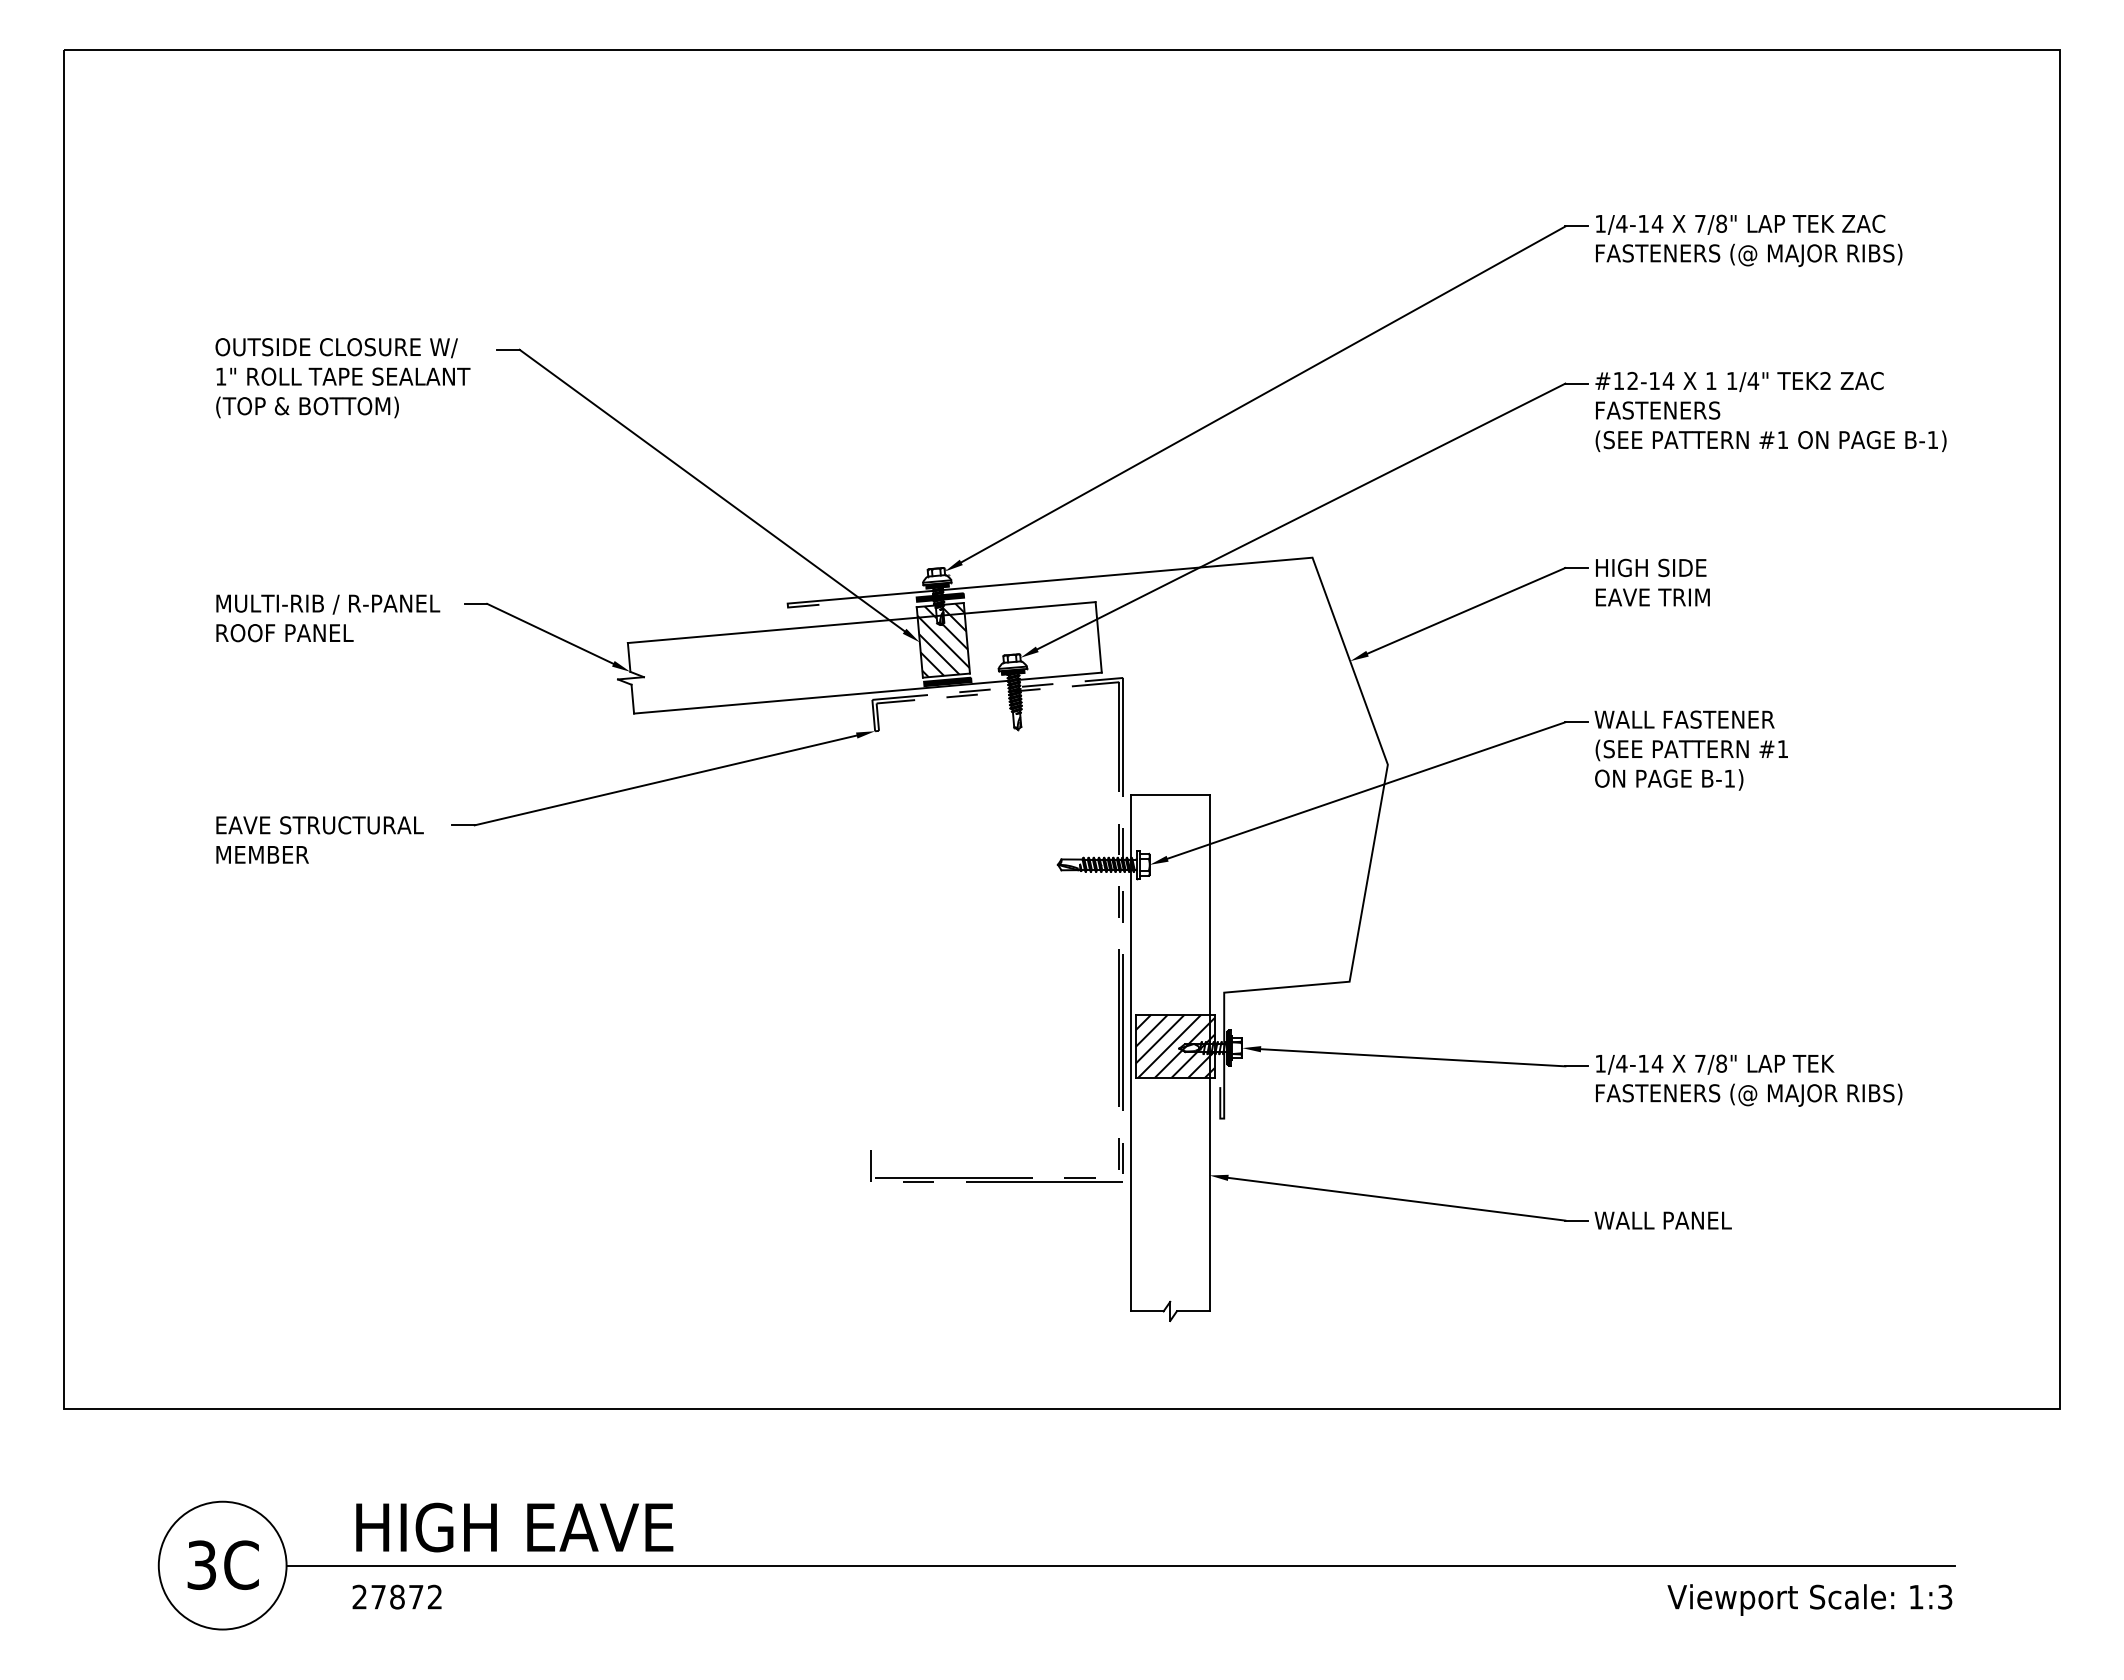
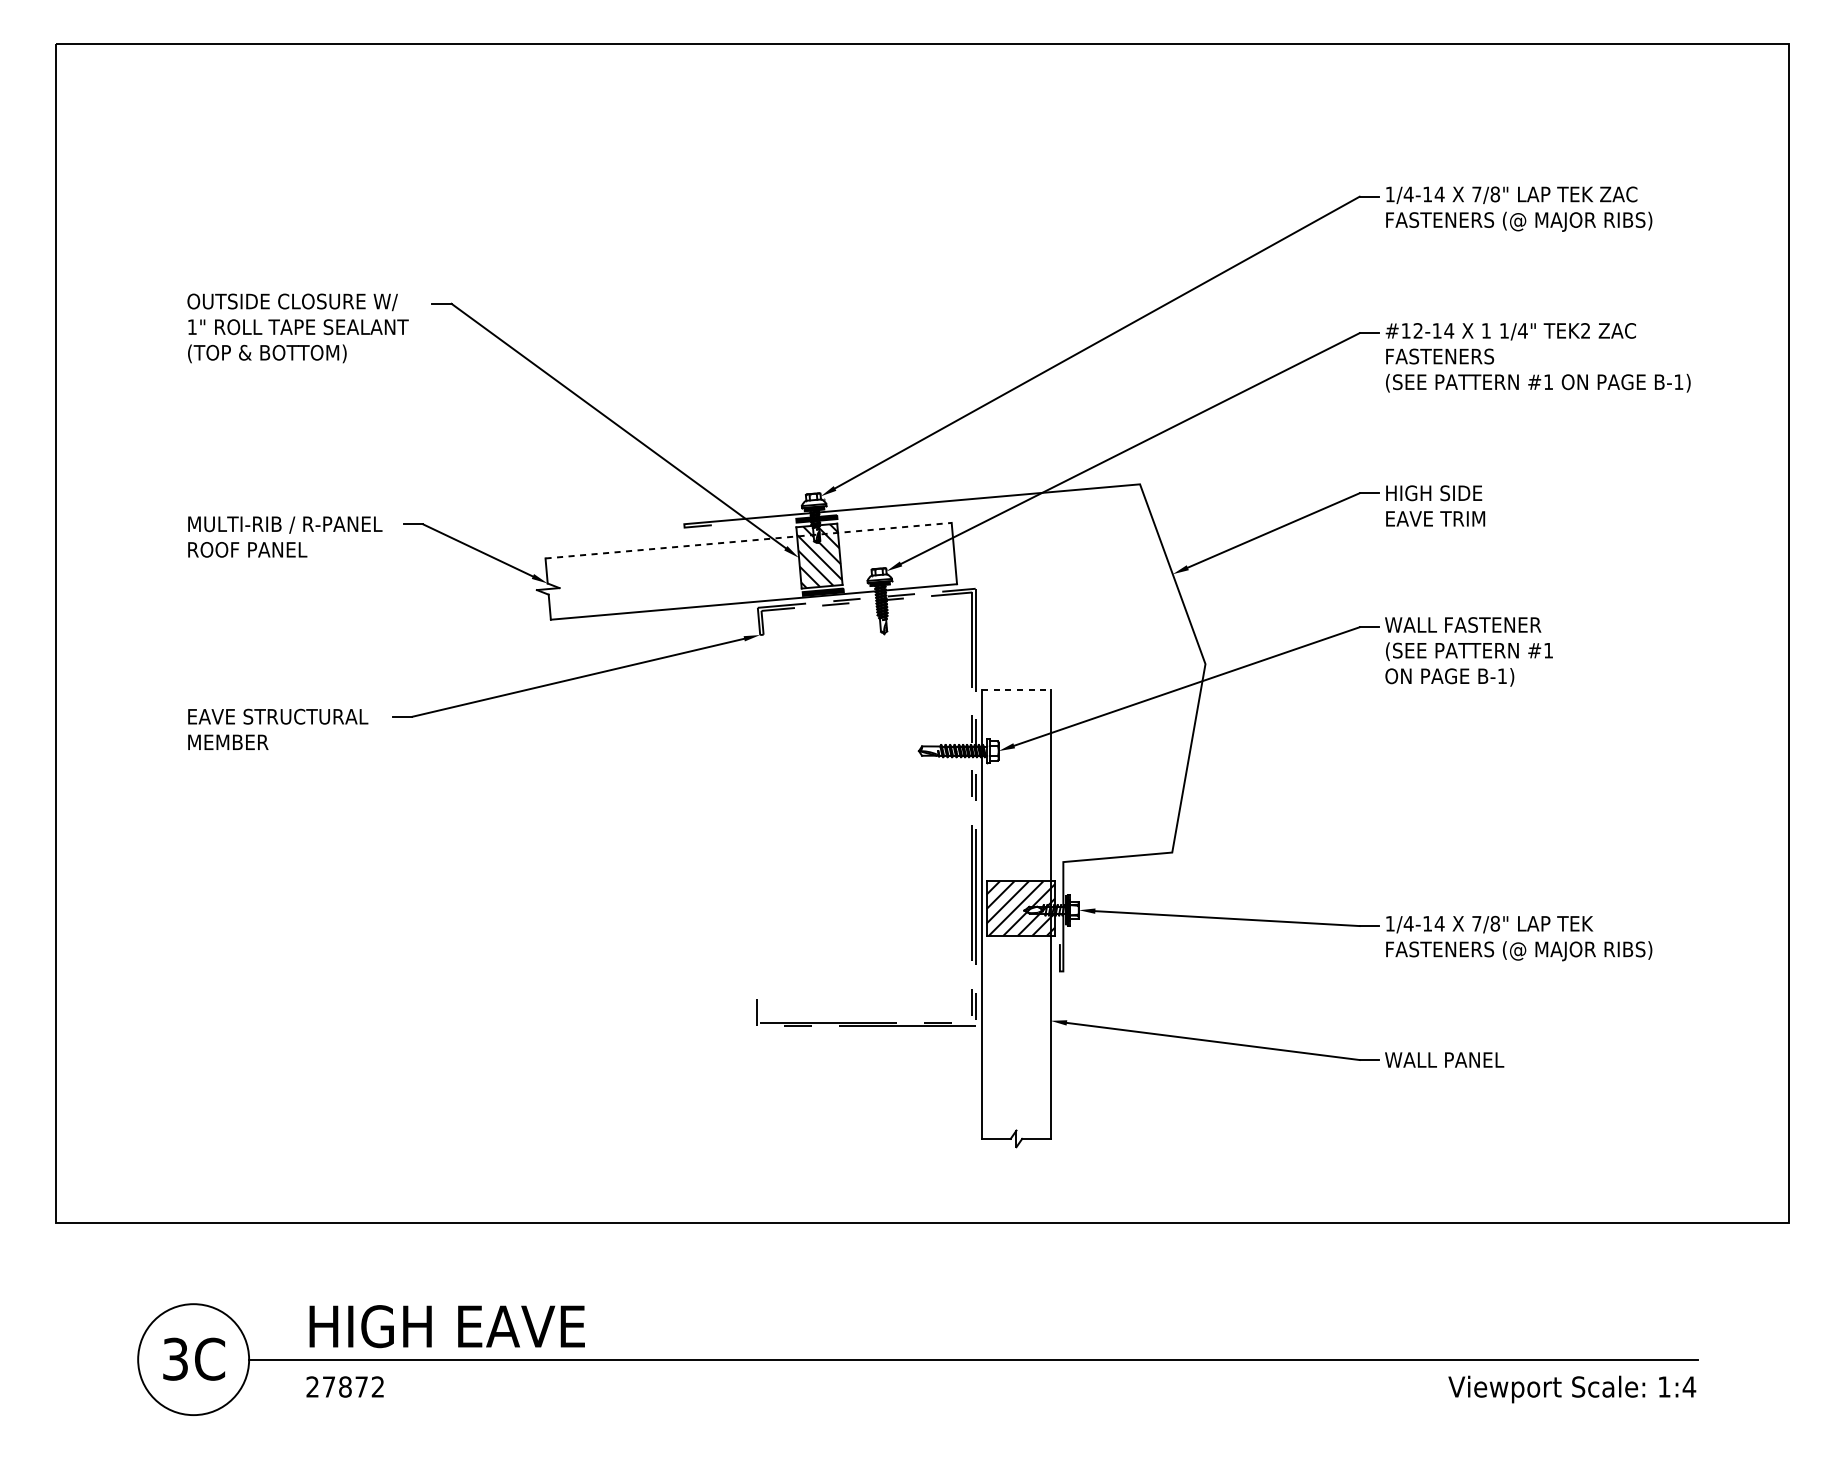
line: (861, 622) -> (748, 540), solid -> dashed
line: (1170, 794) -> (1016, 689), solid -> dashed
text: (1944, 1596) -> (1688, 1386), 1:3 -> 1:4

